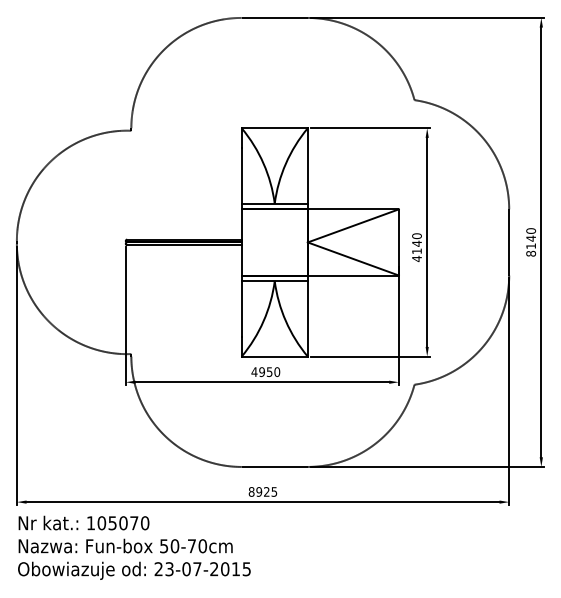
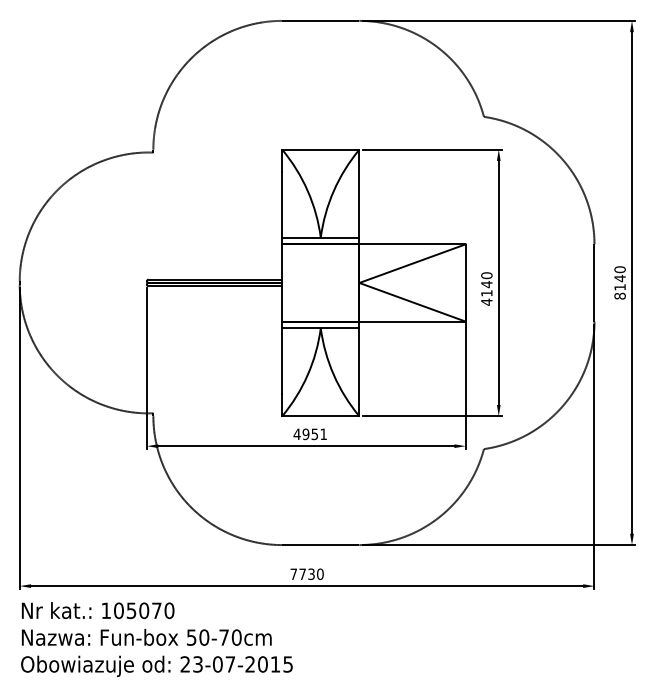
text: (277, 371) -> (323, 433), 4950 -> 4951
text: (262, 491) -> (306, 573), 8925 -> 7730

